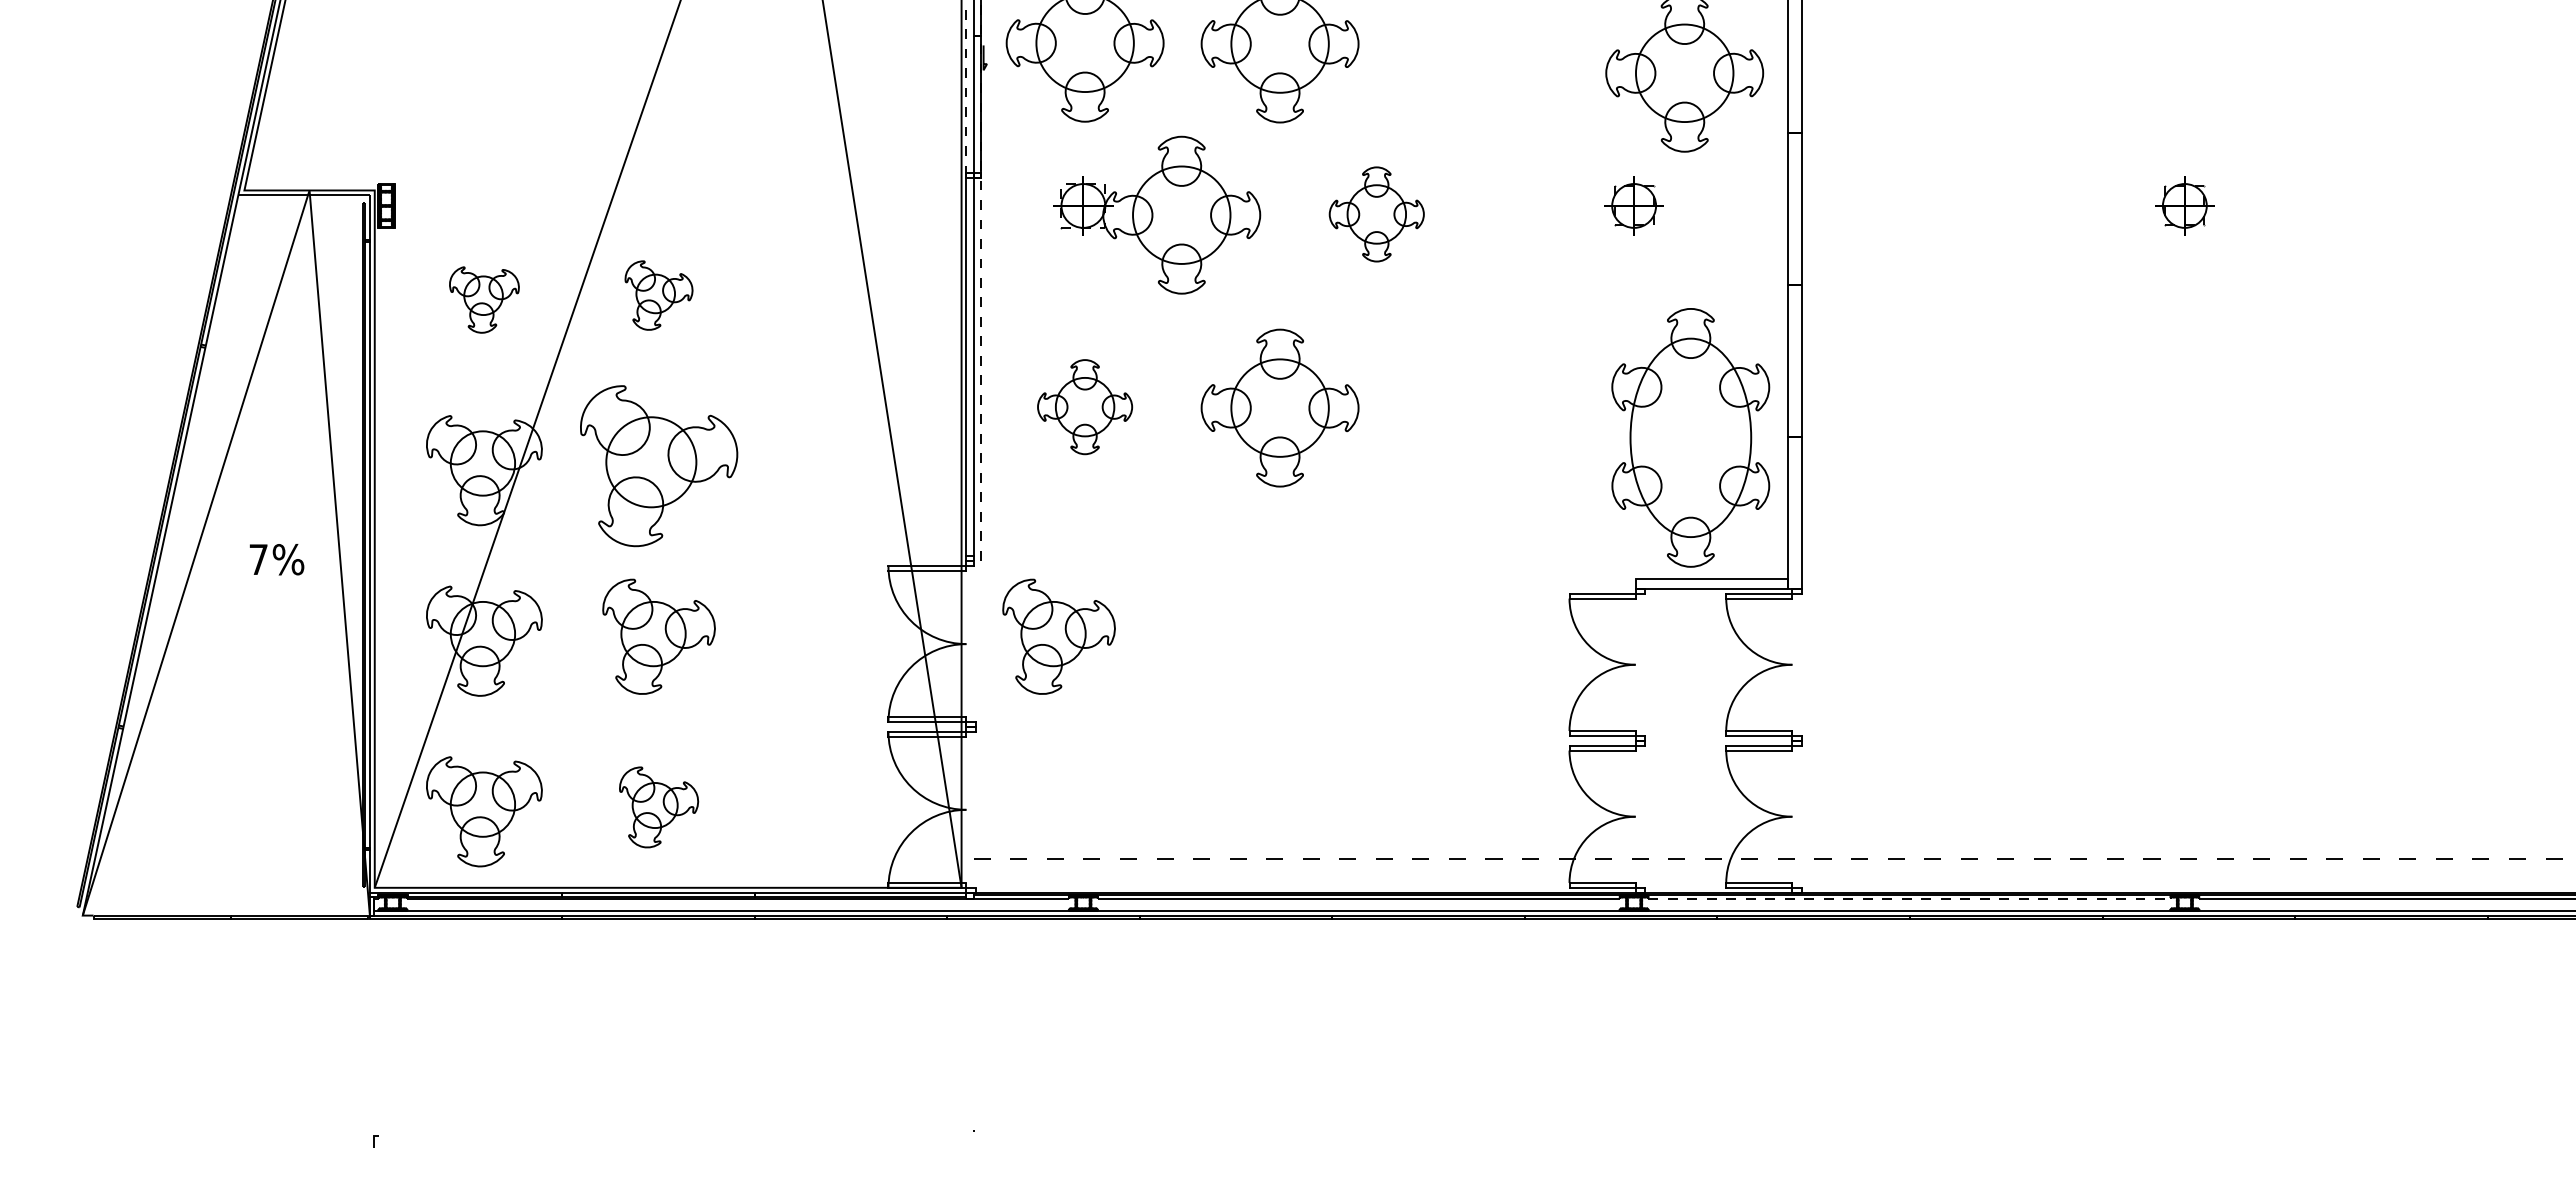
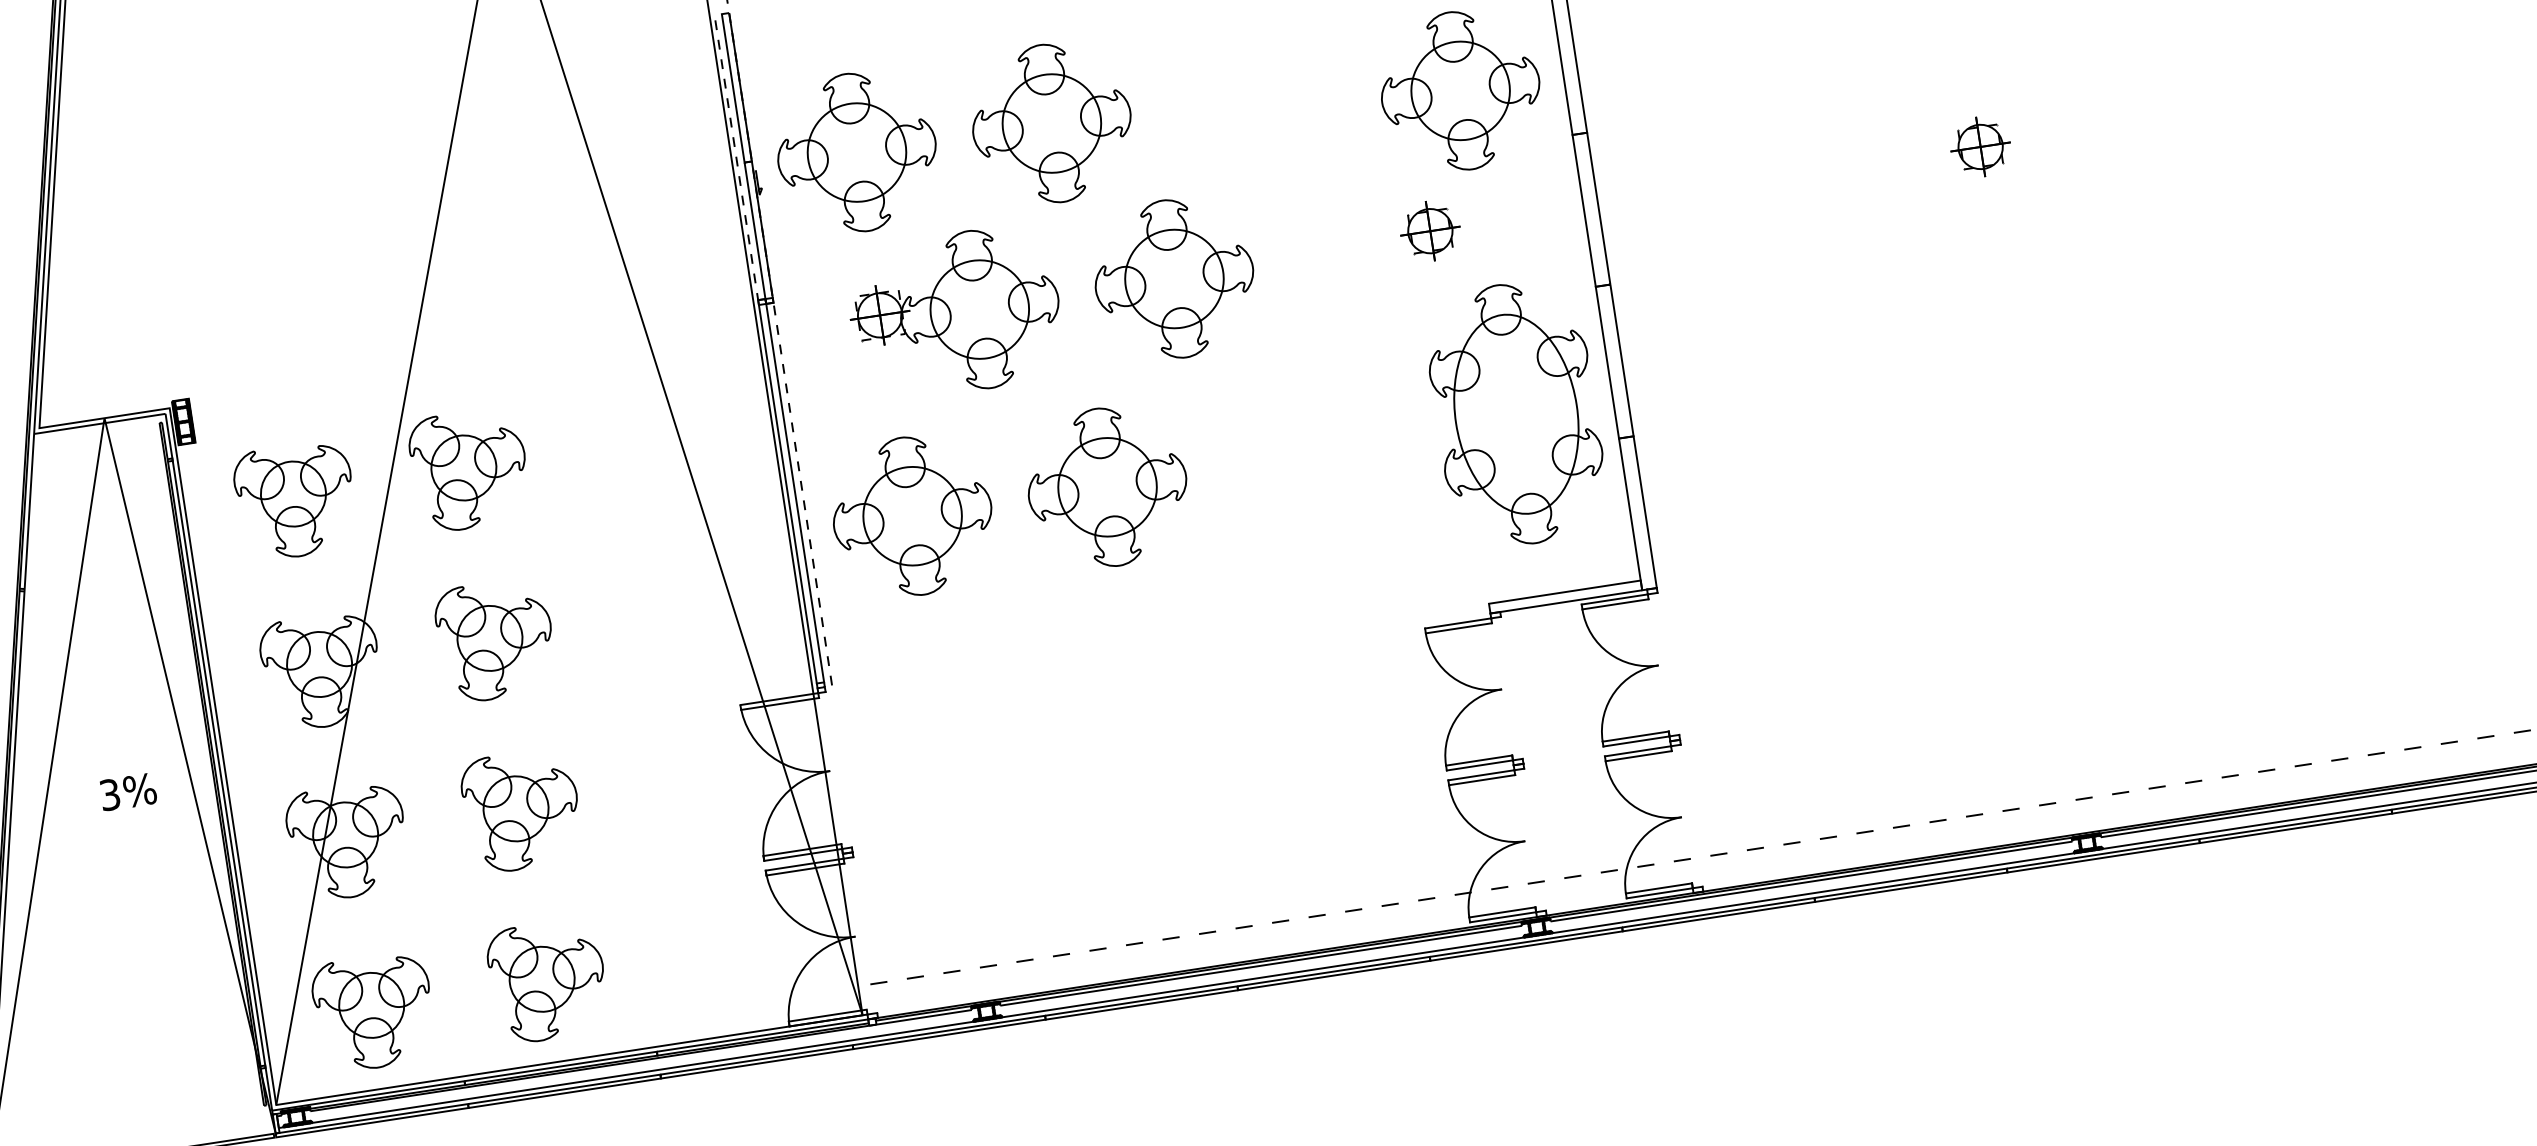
part: (1376, 214) -> (1174, 279), size x1.67
part: (658, 295) -> (469, 469), size x1.67
part: (484, 299) -> (296, 500), size x1.67
part: (1084, 406) -> (911, 515), size x1.67
part: (1690, 437) -> (1515, 413), moved
part: (658, 466) -> (495, 640), size x0.71
text: (258, 559) -> (109, 794), 7%%% -> 3%%%
part: (1058, 636) -> (921, 749), removed
part: (658, 807) -> (547, 981), size x1.43
line: (1910, 899) -> (1812, 881), dashed -> solid

